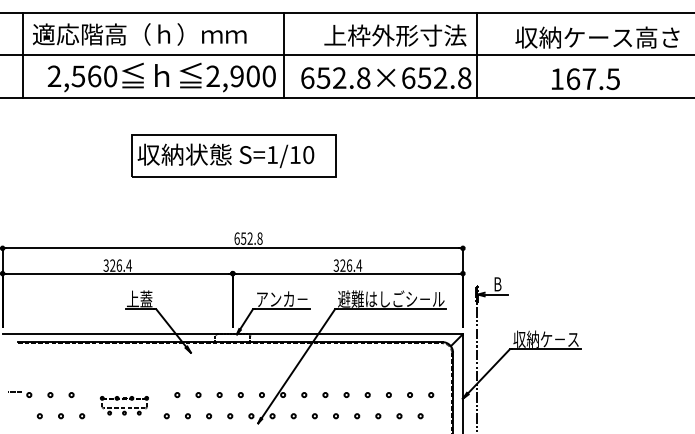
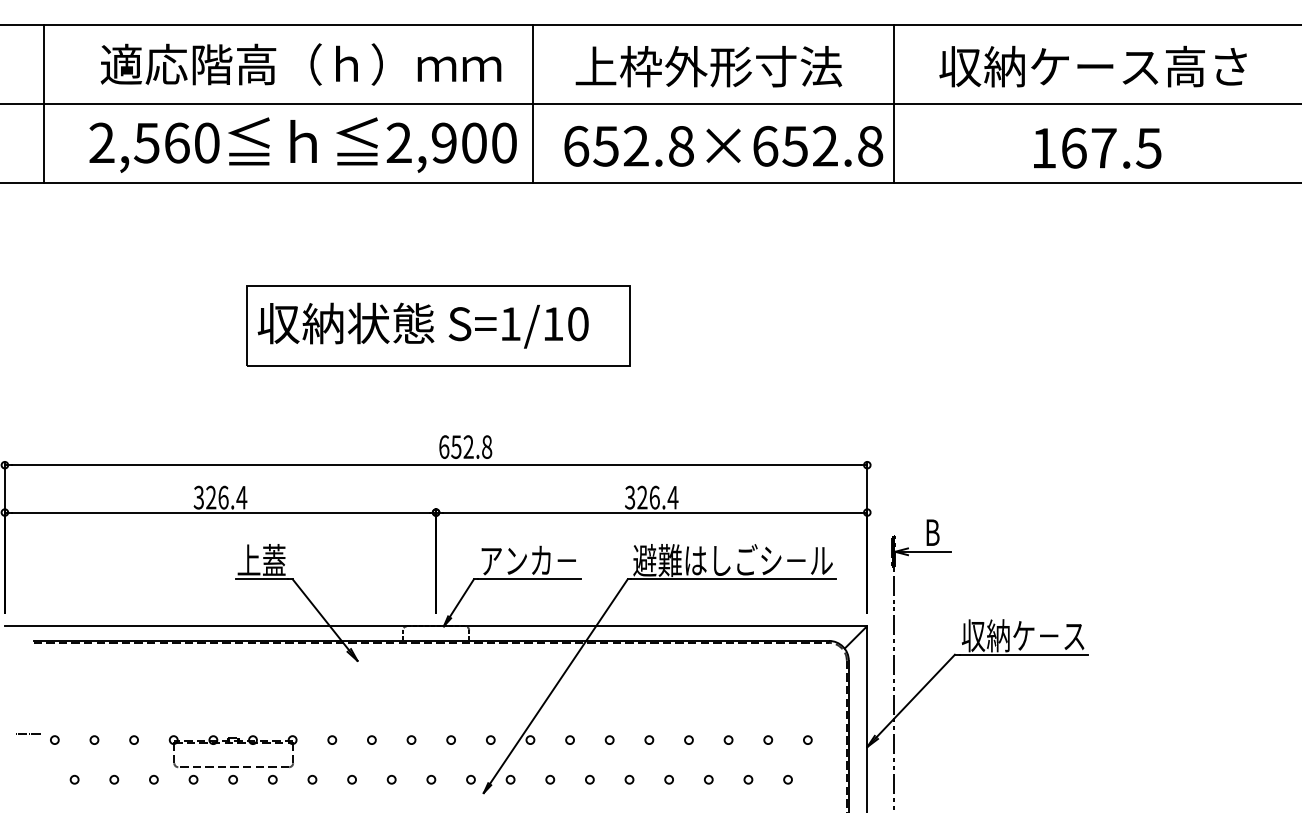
text: (139, 34) -> (300, 64), moved
text: (395, 35) -> (709, 66), moved
text: (597, 37) -> (1093, 66), moved
part: (233, 155) -> (437, 324), moved
part: (124, 405) -> (233, 759), size x1.43

